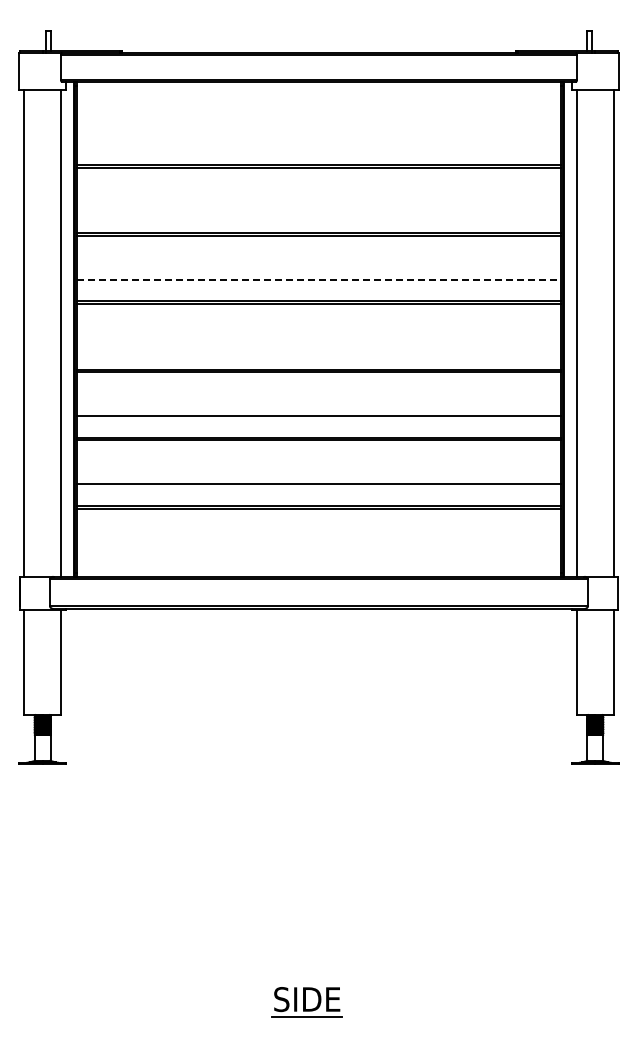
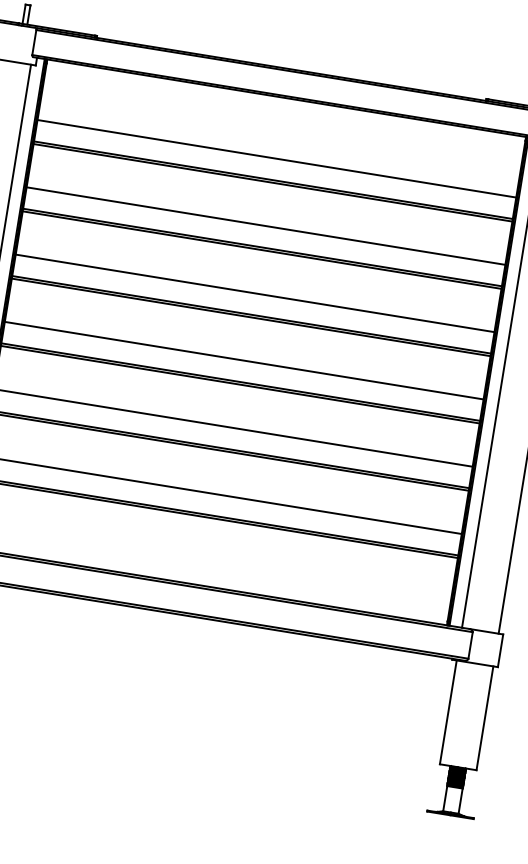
line: (318, 143) -> (276, 158), added
line: (318, 211) -> (265, 225), added
line: (319, 279) -> (255, 293), dashed -> solid
line: (318, 347) -> (243, 360), added

